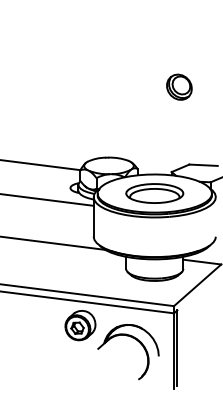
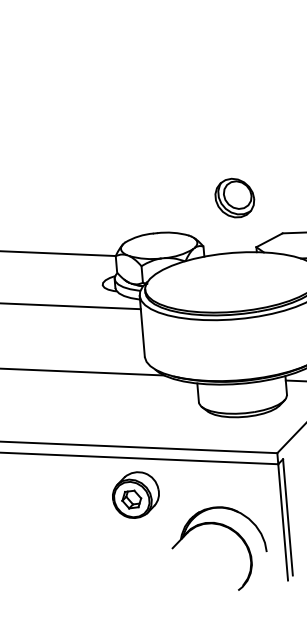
part: (179, 86) -> (234, 196), moved
part: (154, 193) -> (232, 282), removed
part: (138, 342) -> (233, 533), moved

